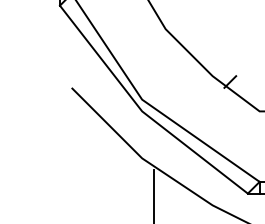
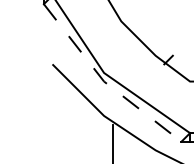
line: (142, 111) -> (104, 81), solid -> dashed

